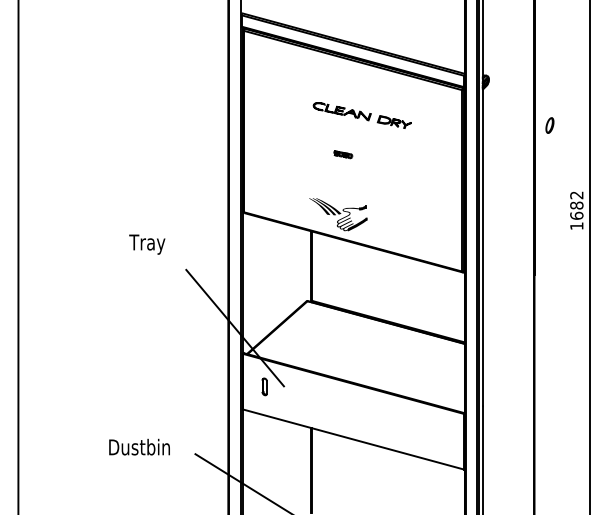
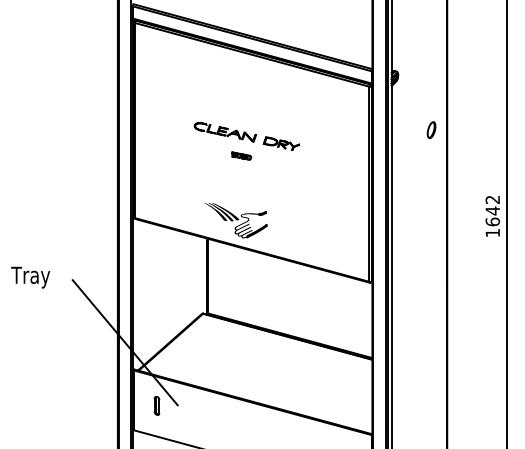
part: (361, 115) -> (246, 136), moved
part: (549, 125) -> (431, 130), moved
text: (576, 205) -> (492, 210), 1682 -> 1642
text: (147, 244) -> (30, 277), moved

